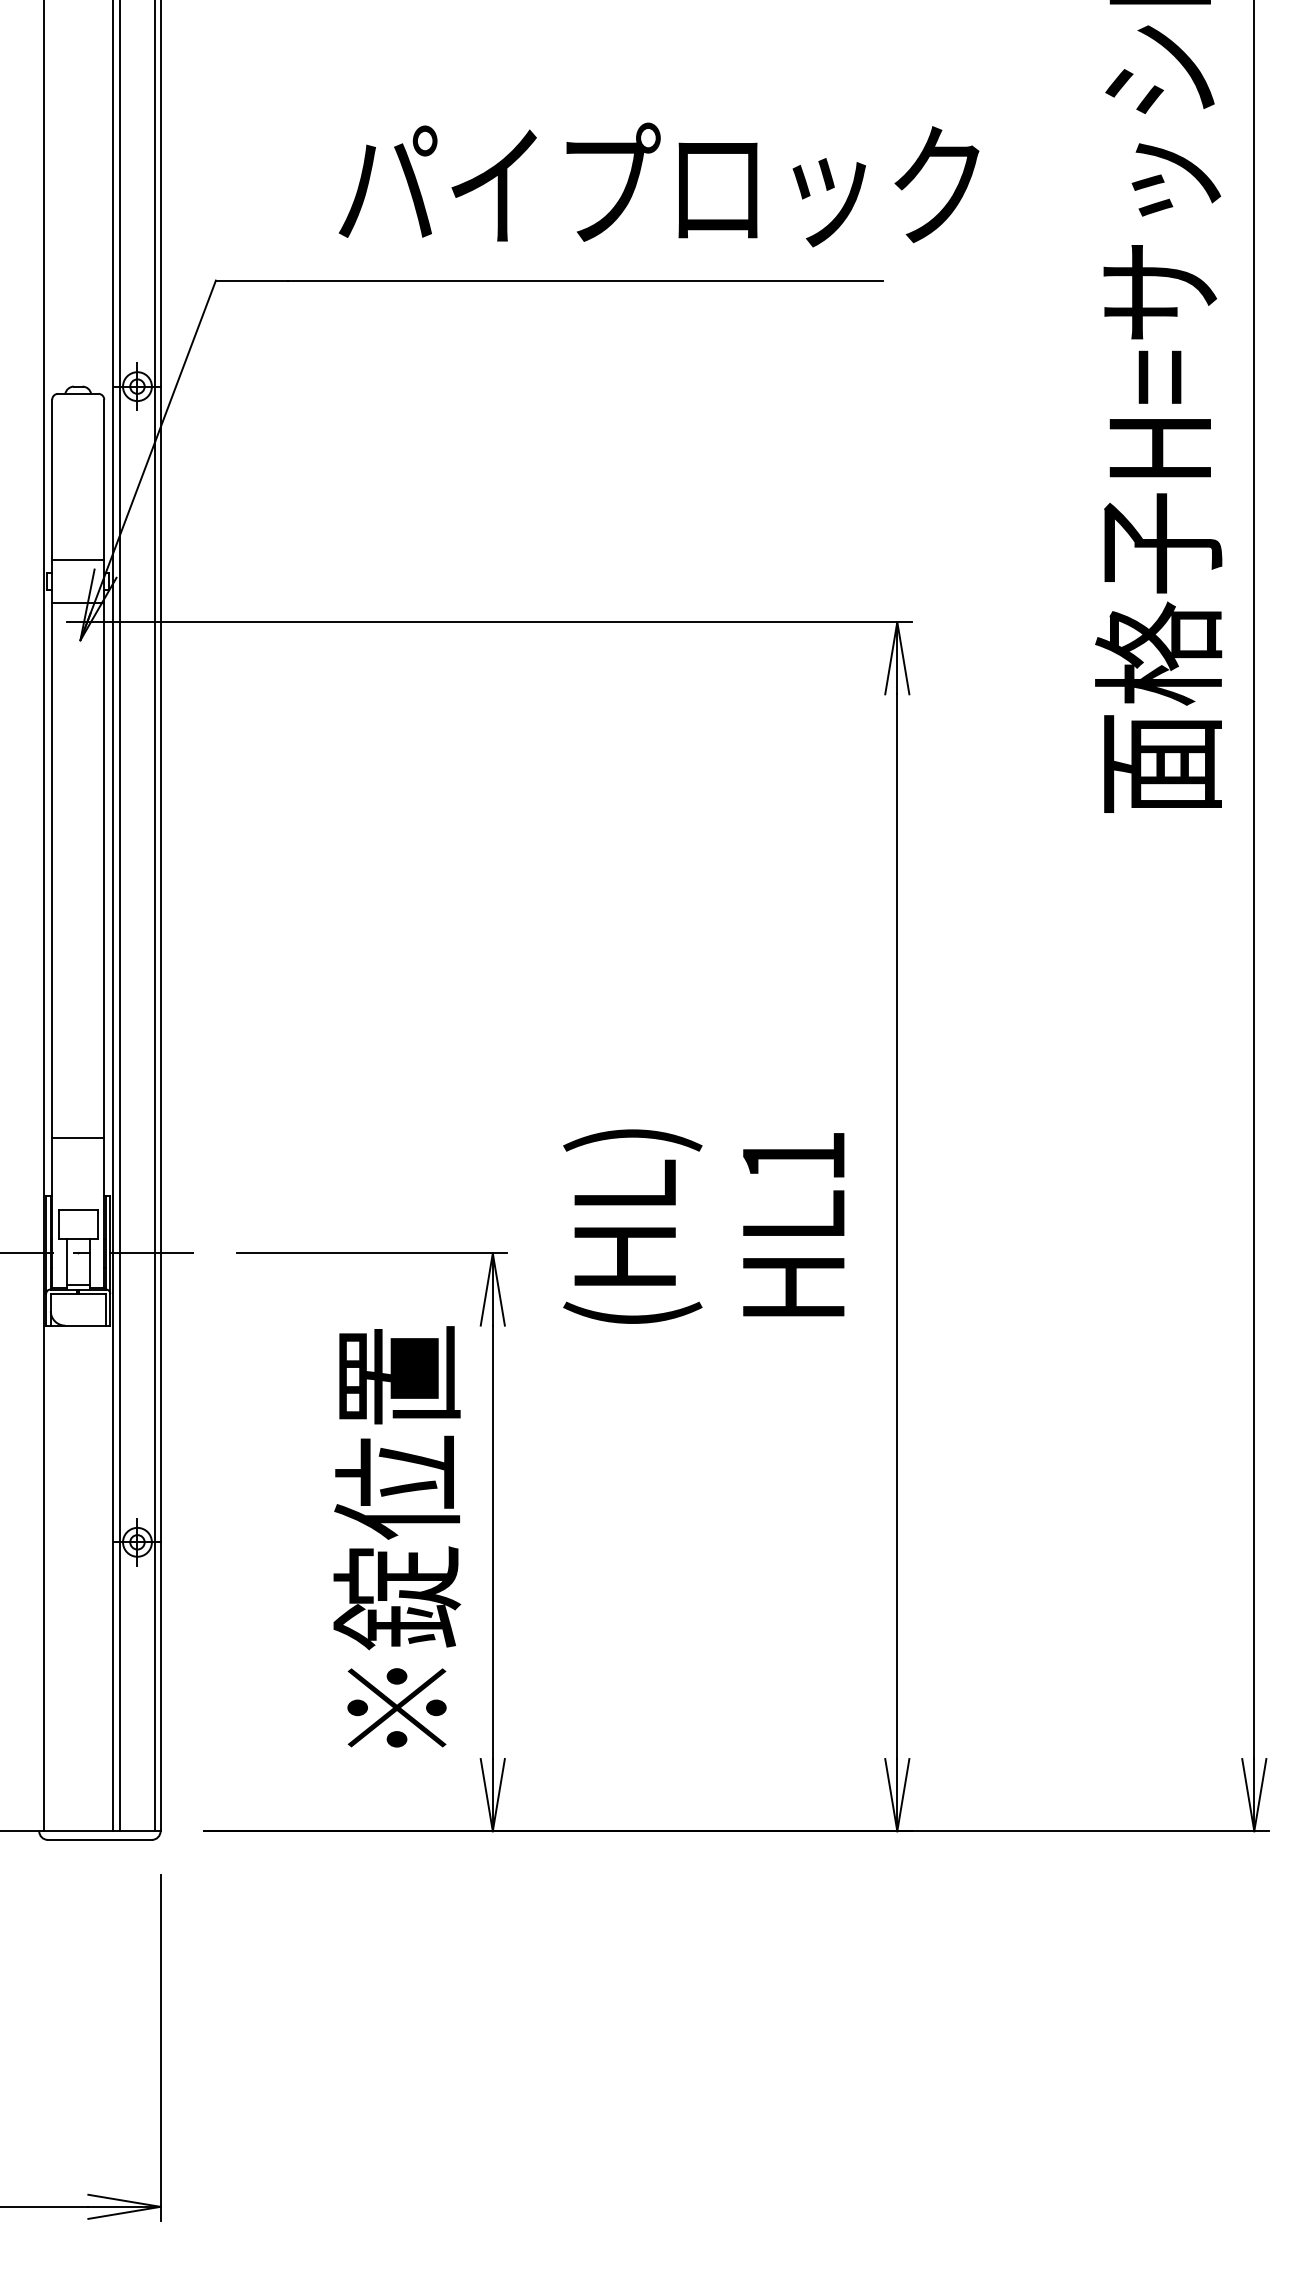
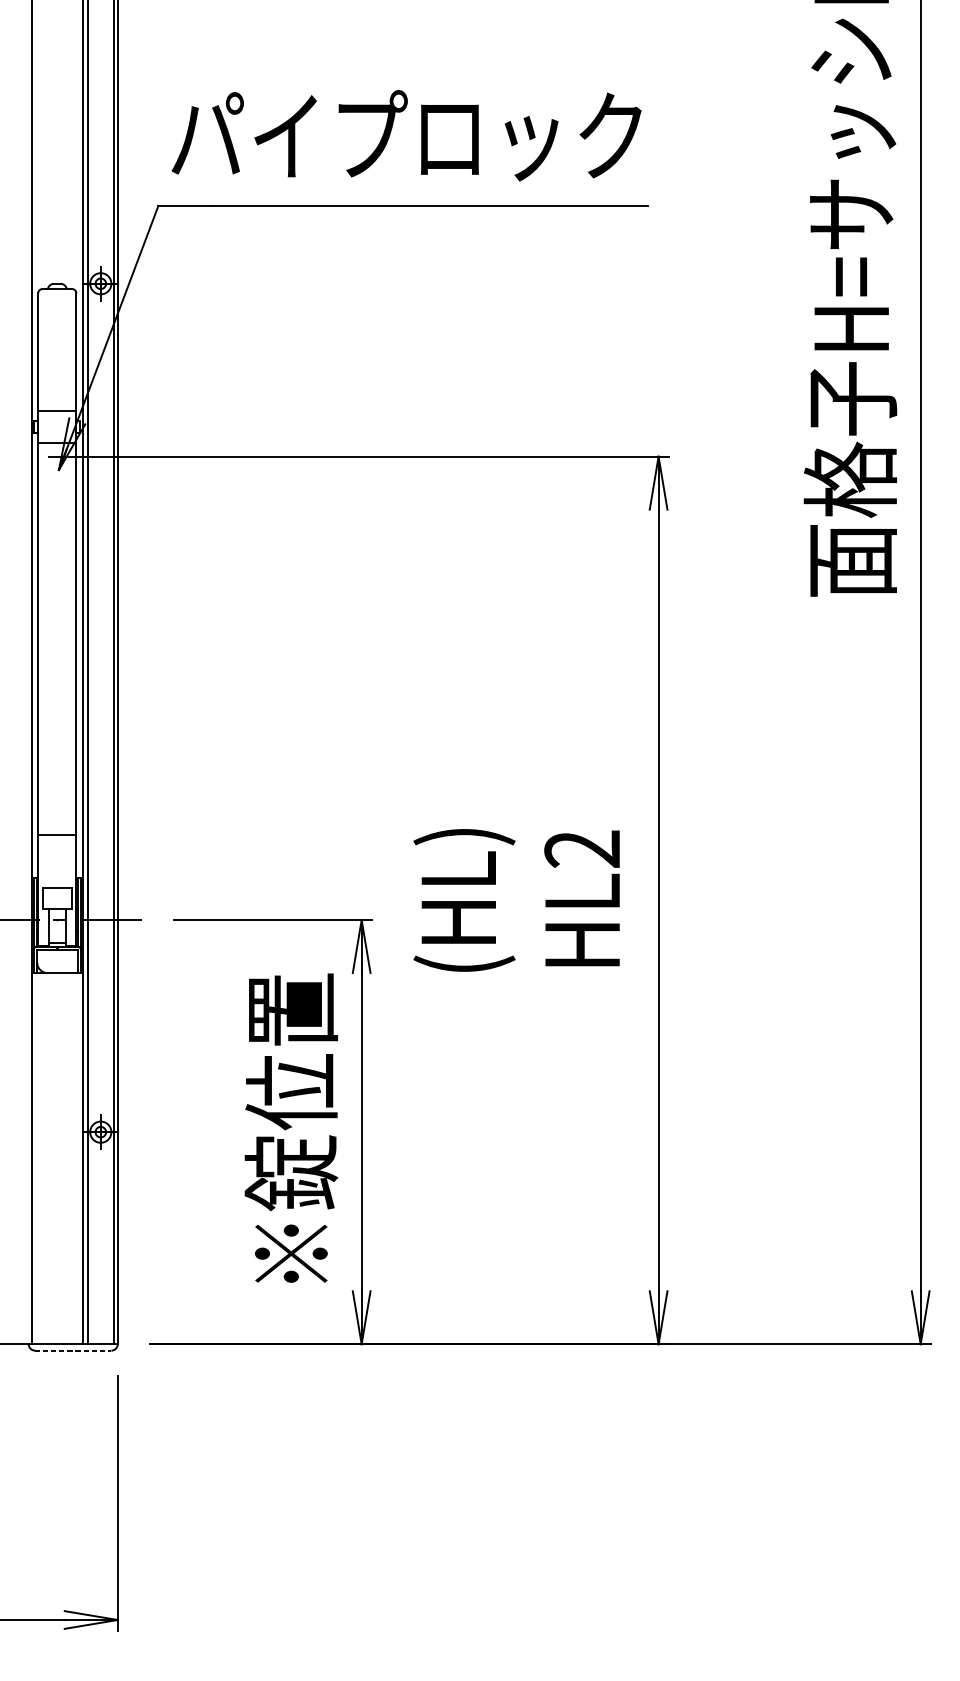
text: (658, 184) -> (406, 135), moved
text: (792, 1156) -> (581, 848), HL1 -> HL2
line: (100, 1839) -> (73, 1350), solid -> dashed

